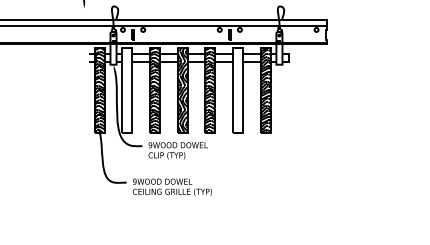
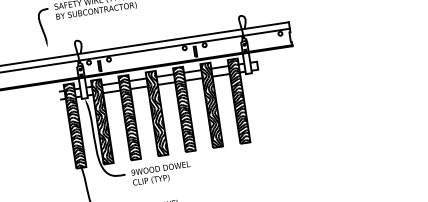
hatch: (127, 90) -> (102, 121), added
hatch: (237, 90) -> (211, 105), added

